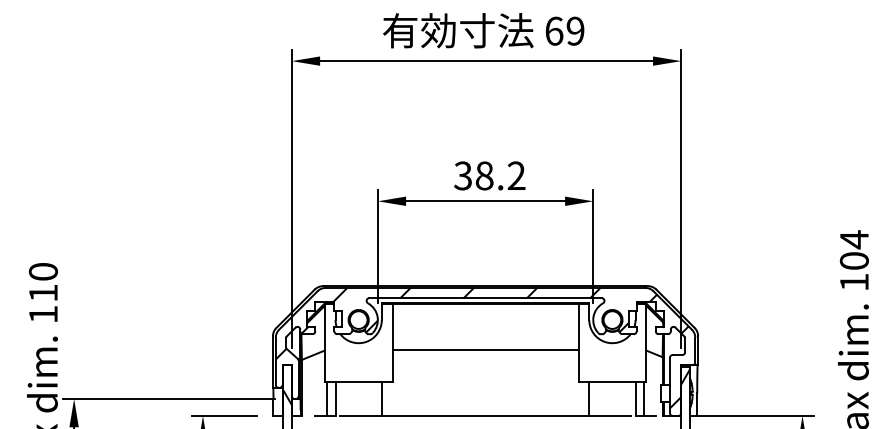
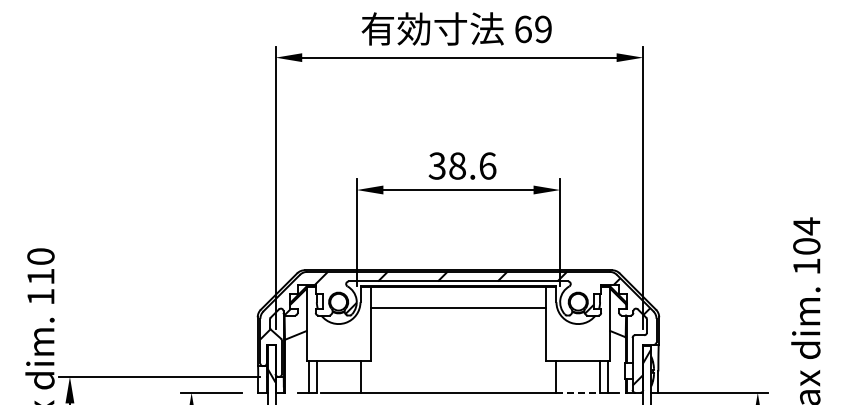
text: (516, 175) -> (487, 165), 38.2 -> 38.6
line: (485, 350) -> (458, 308), moved
line: (610, 415) -> (576, 392), solid -> dashed

